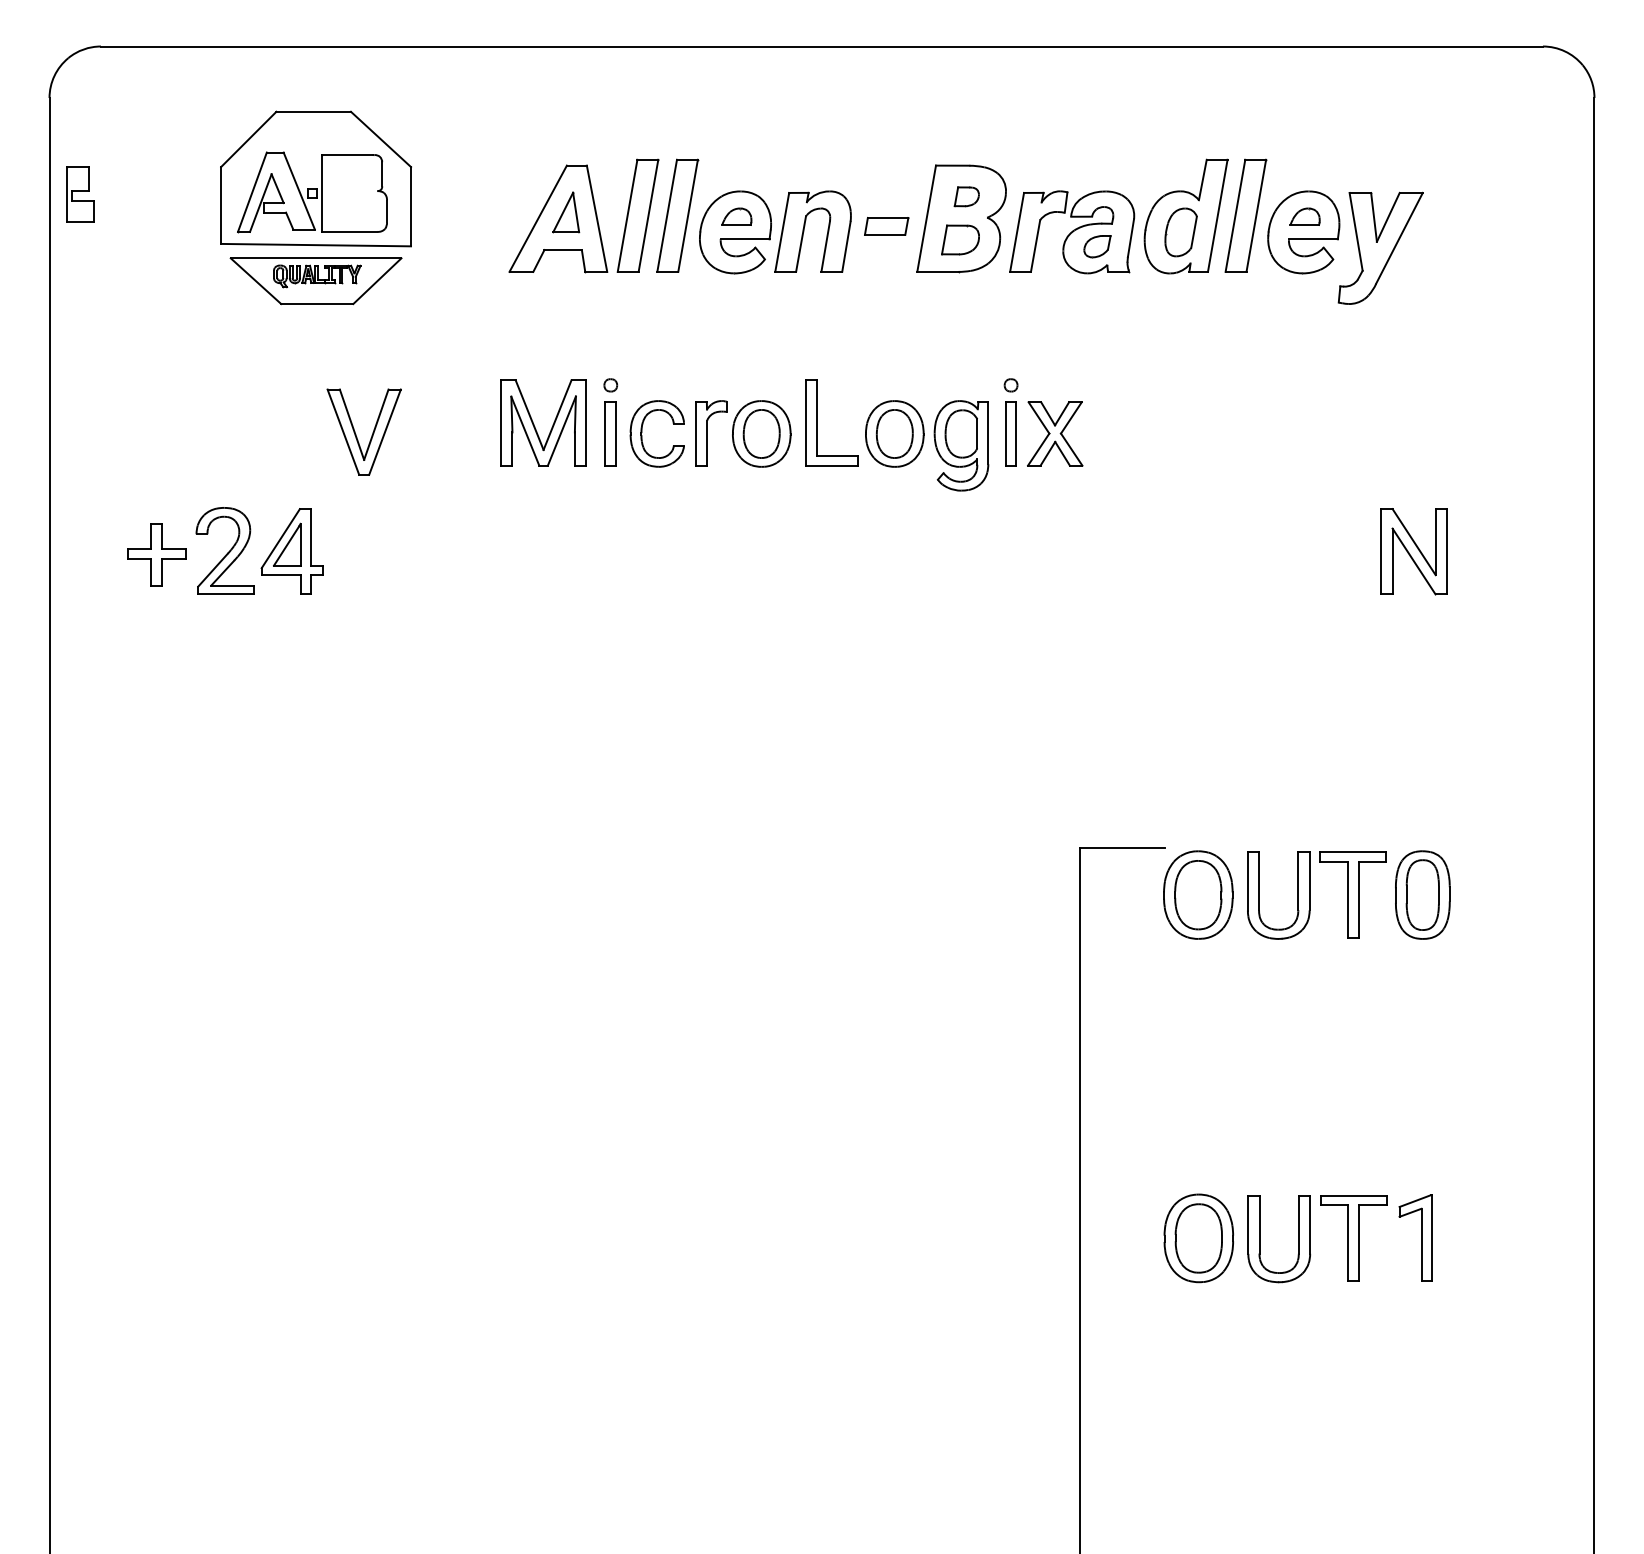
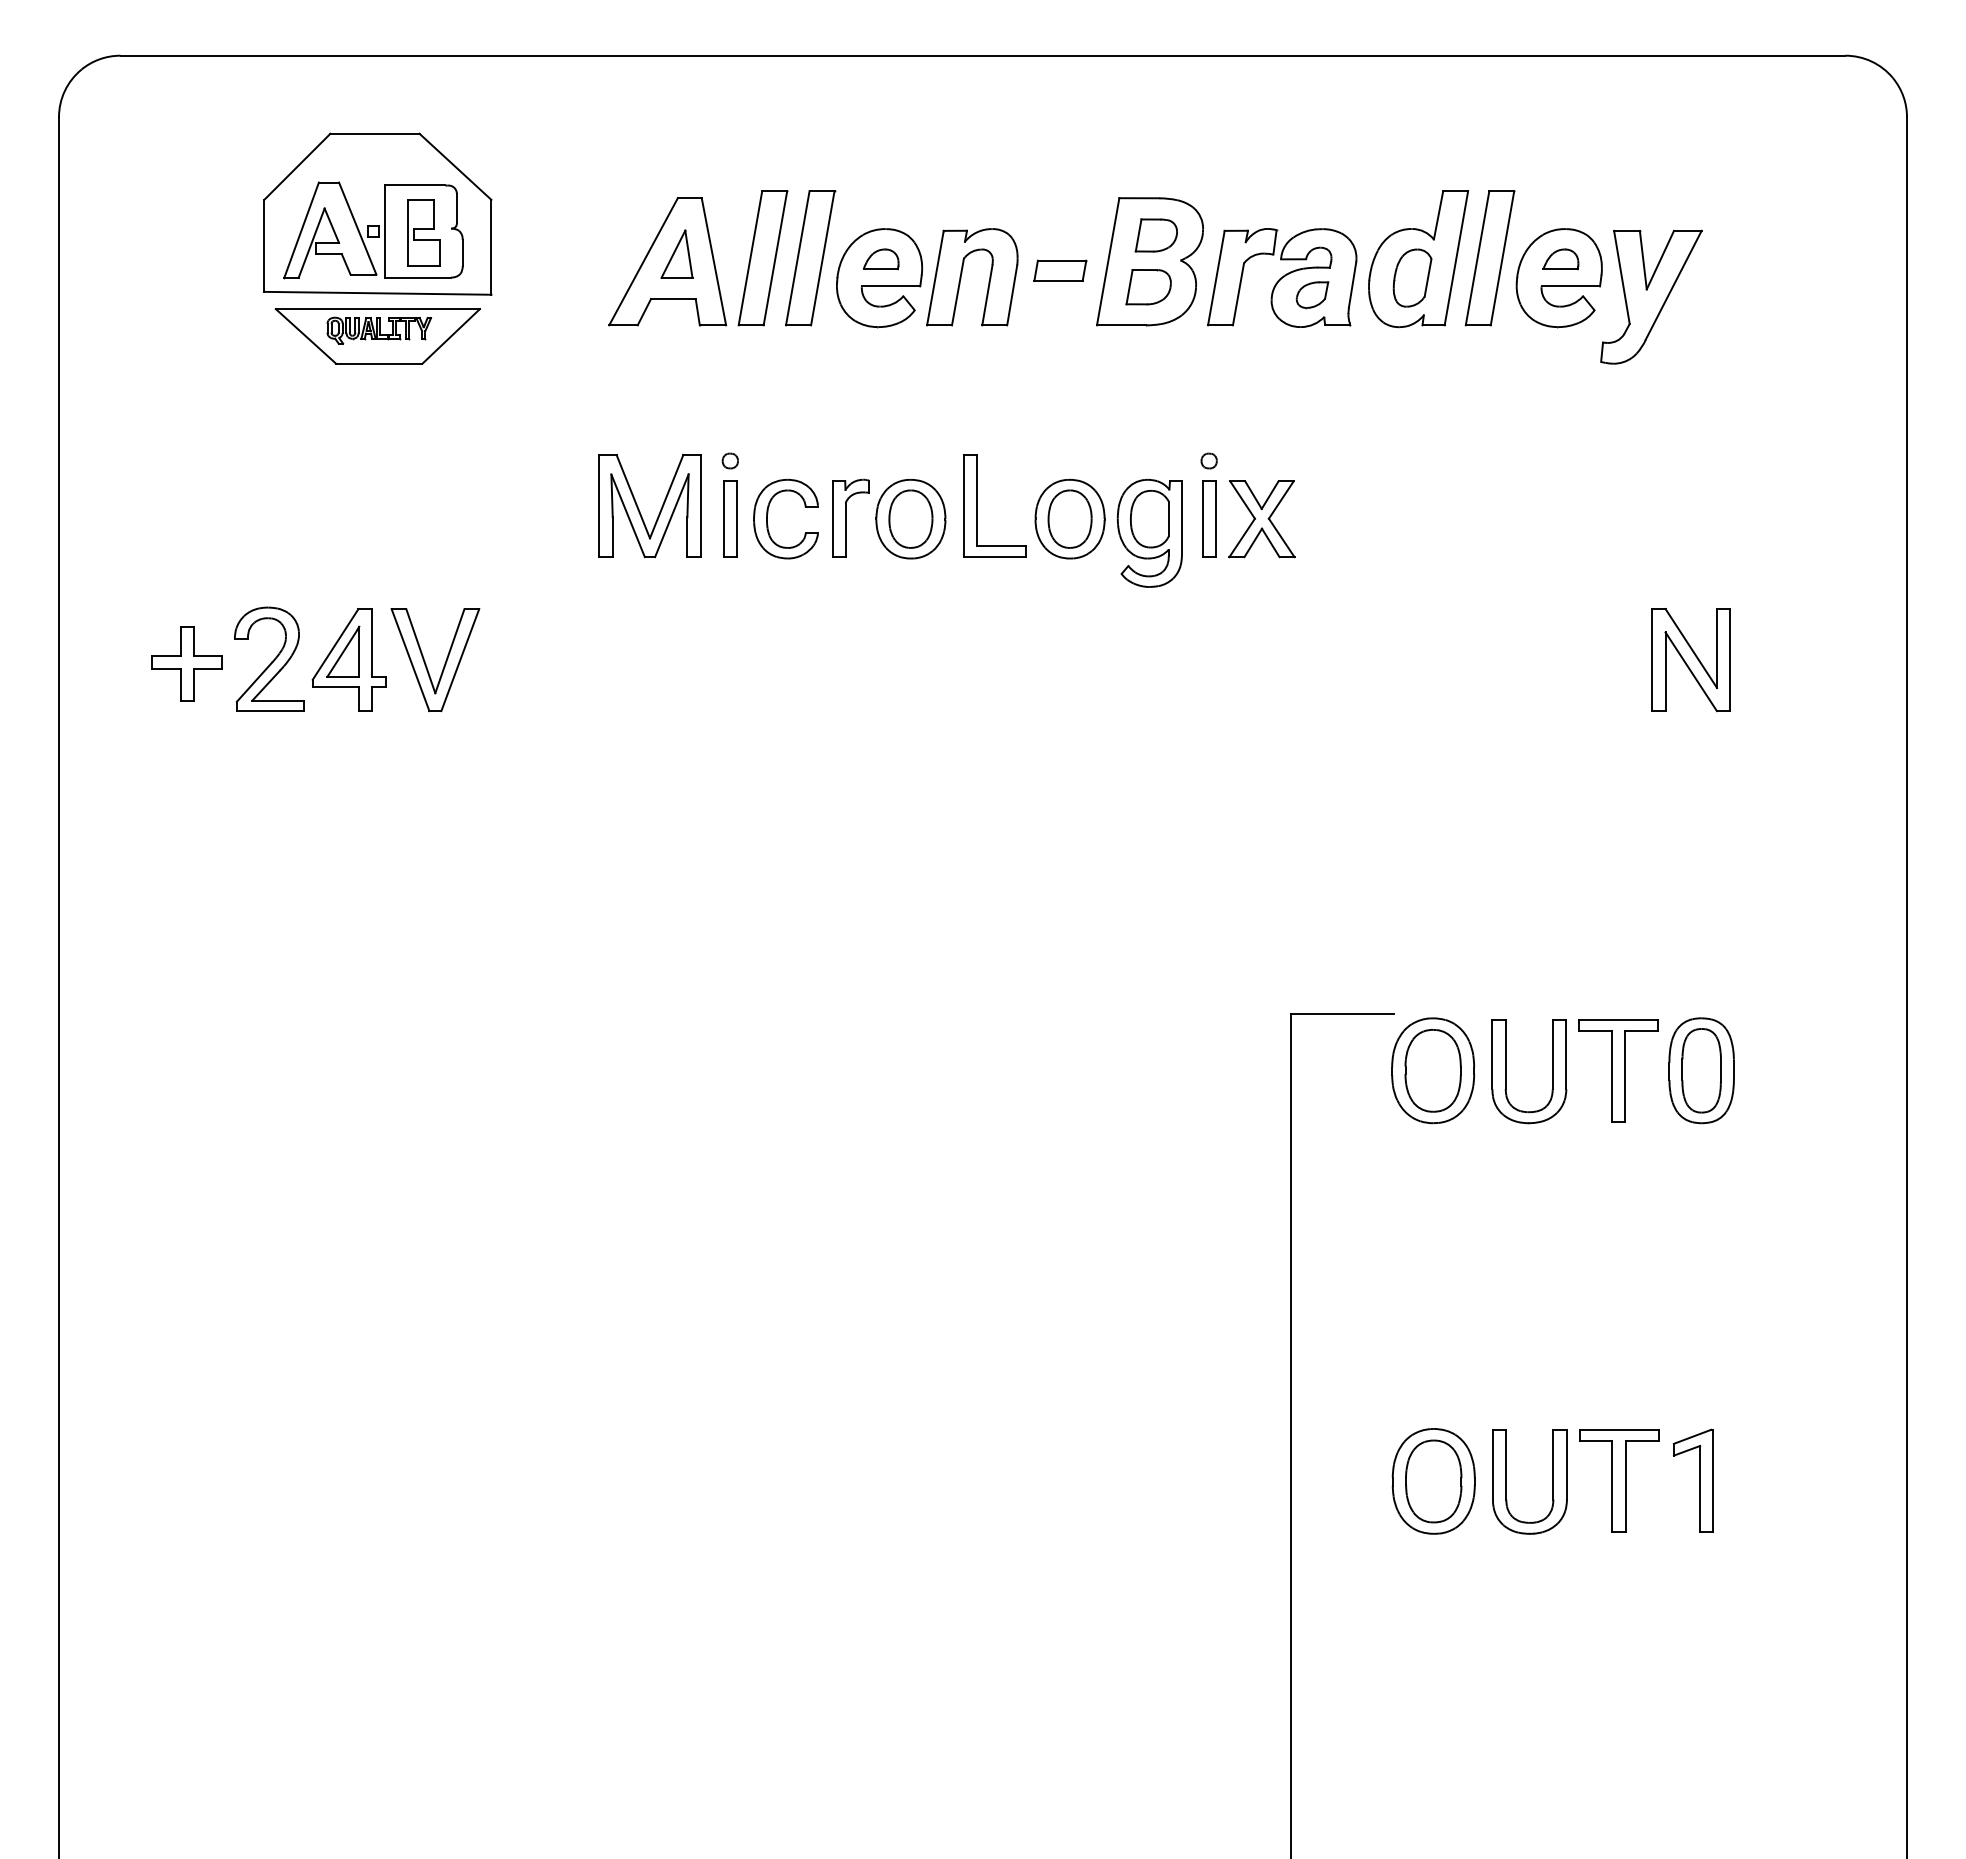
part: (80, 194) -> (423, 232), moved
part: (966, 196) -> (1155, 235), size x1.43
part: (371, 435) -> (444, 663), moved

